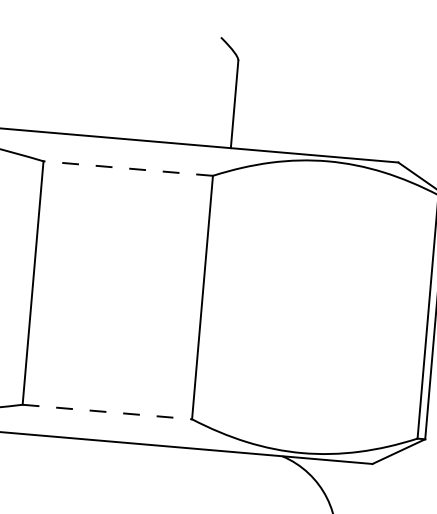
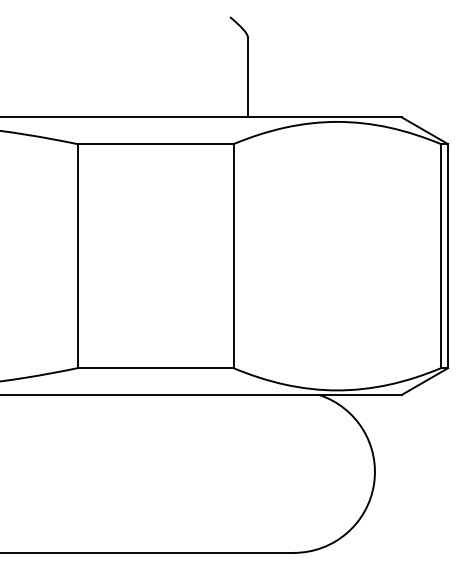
line: (128, 168) -> (155, 144), dashed -> solid
line: (107, 412) -> (155, 368), dashed -> solid

